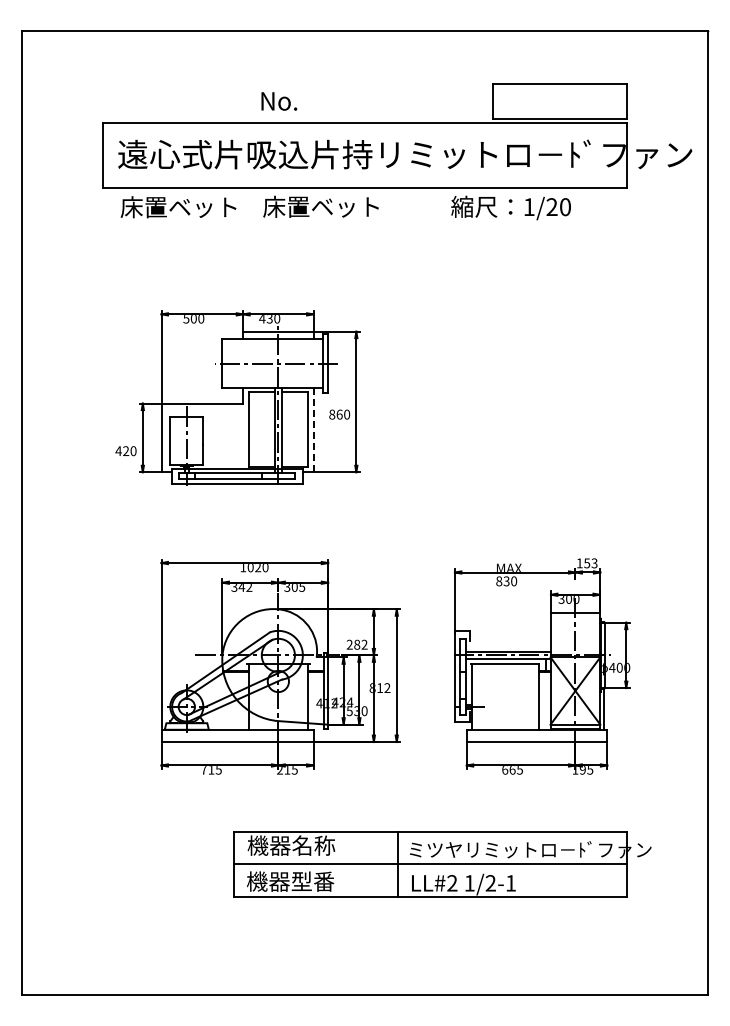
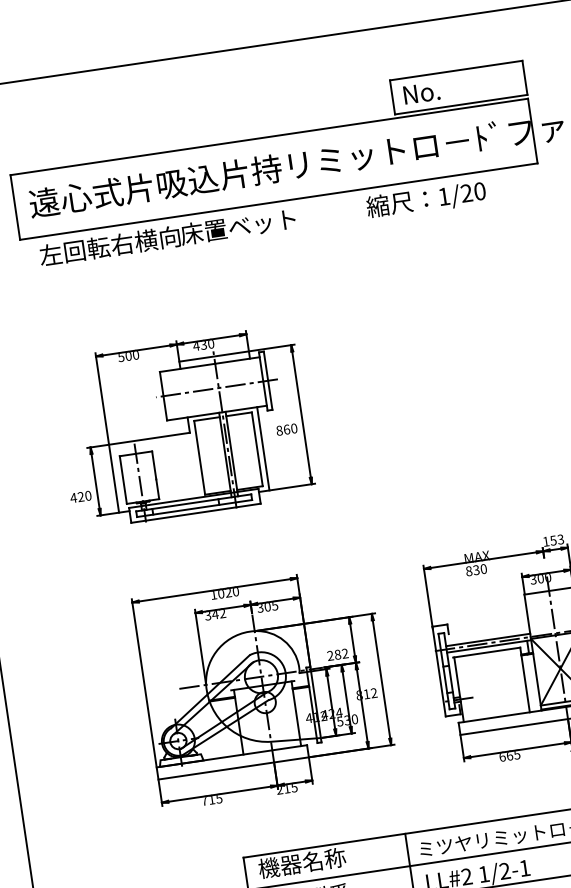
text: (279, 101) -> (422, 93), moved
text: (190, 207) -> (109, 246), 床置ベット -> 左回転右横向
line: (313, 429) -> (263, 448), dashed -> solid

